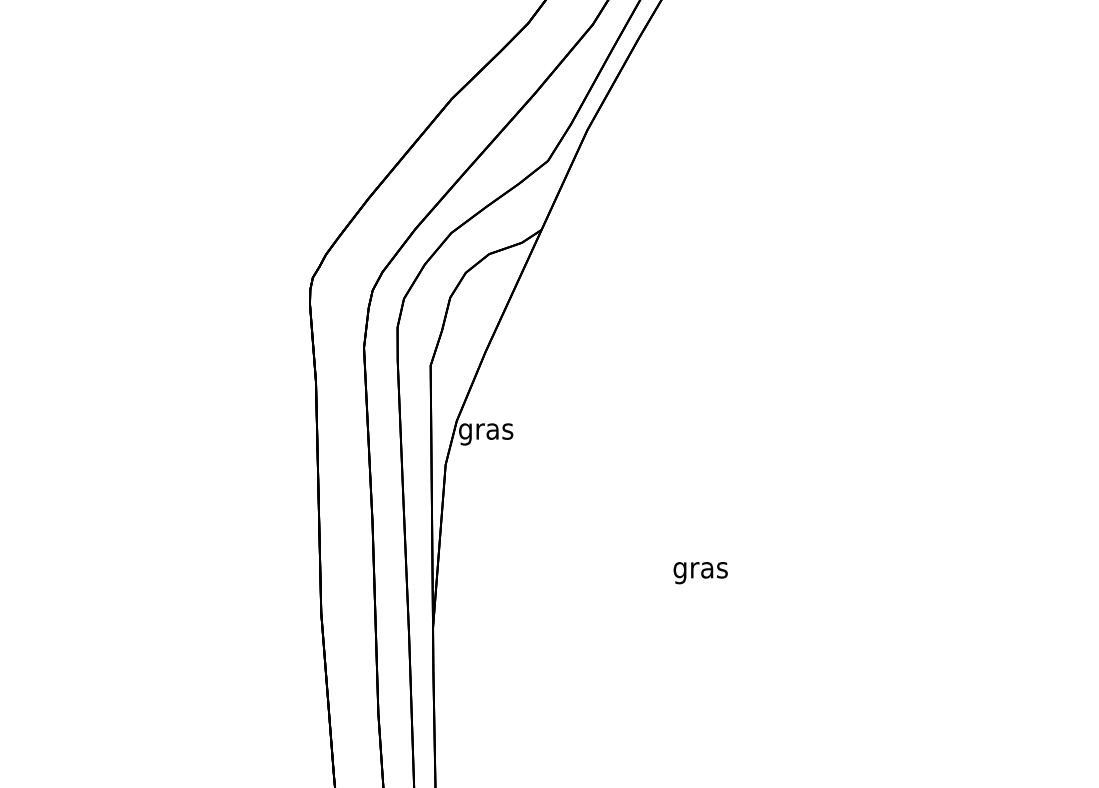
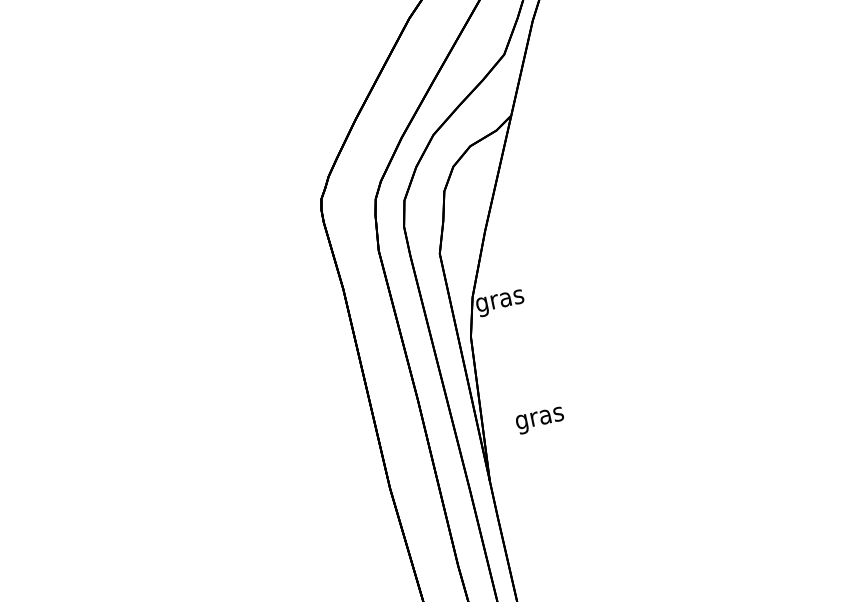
text: (700, 573) -> (540, 421), moved

